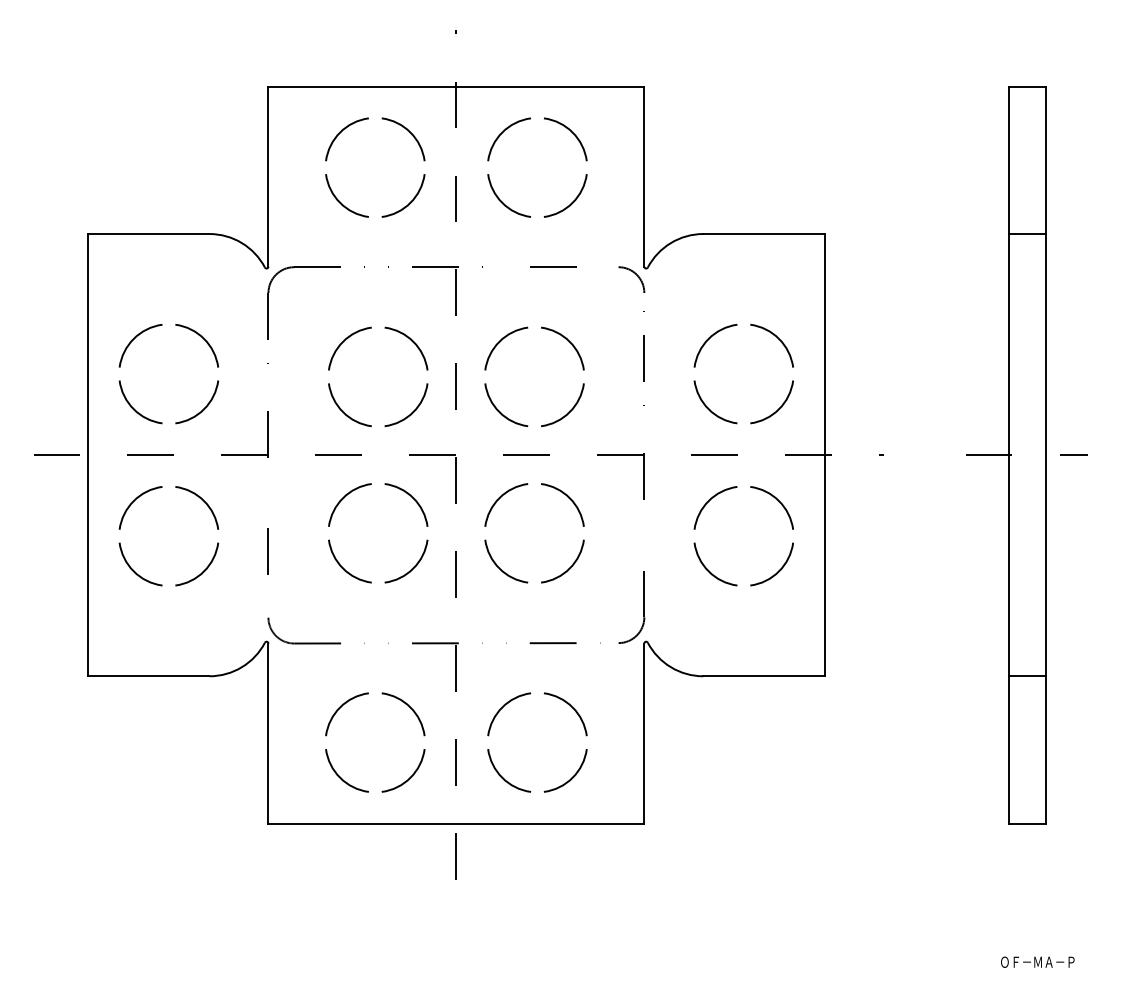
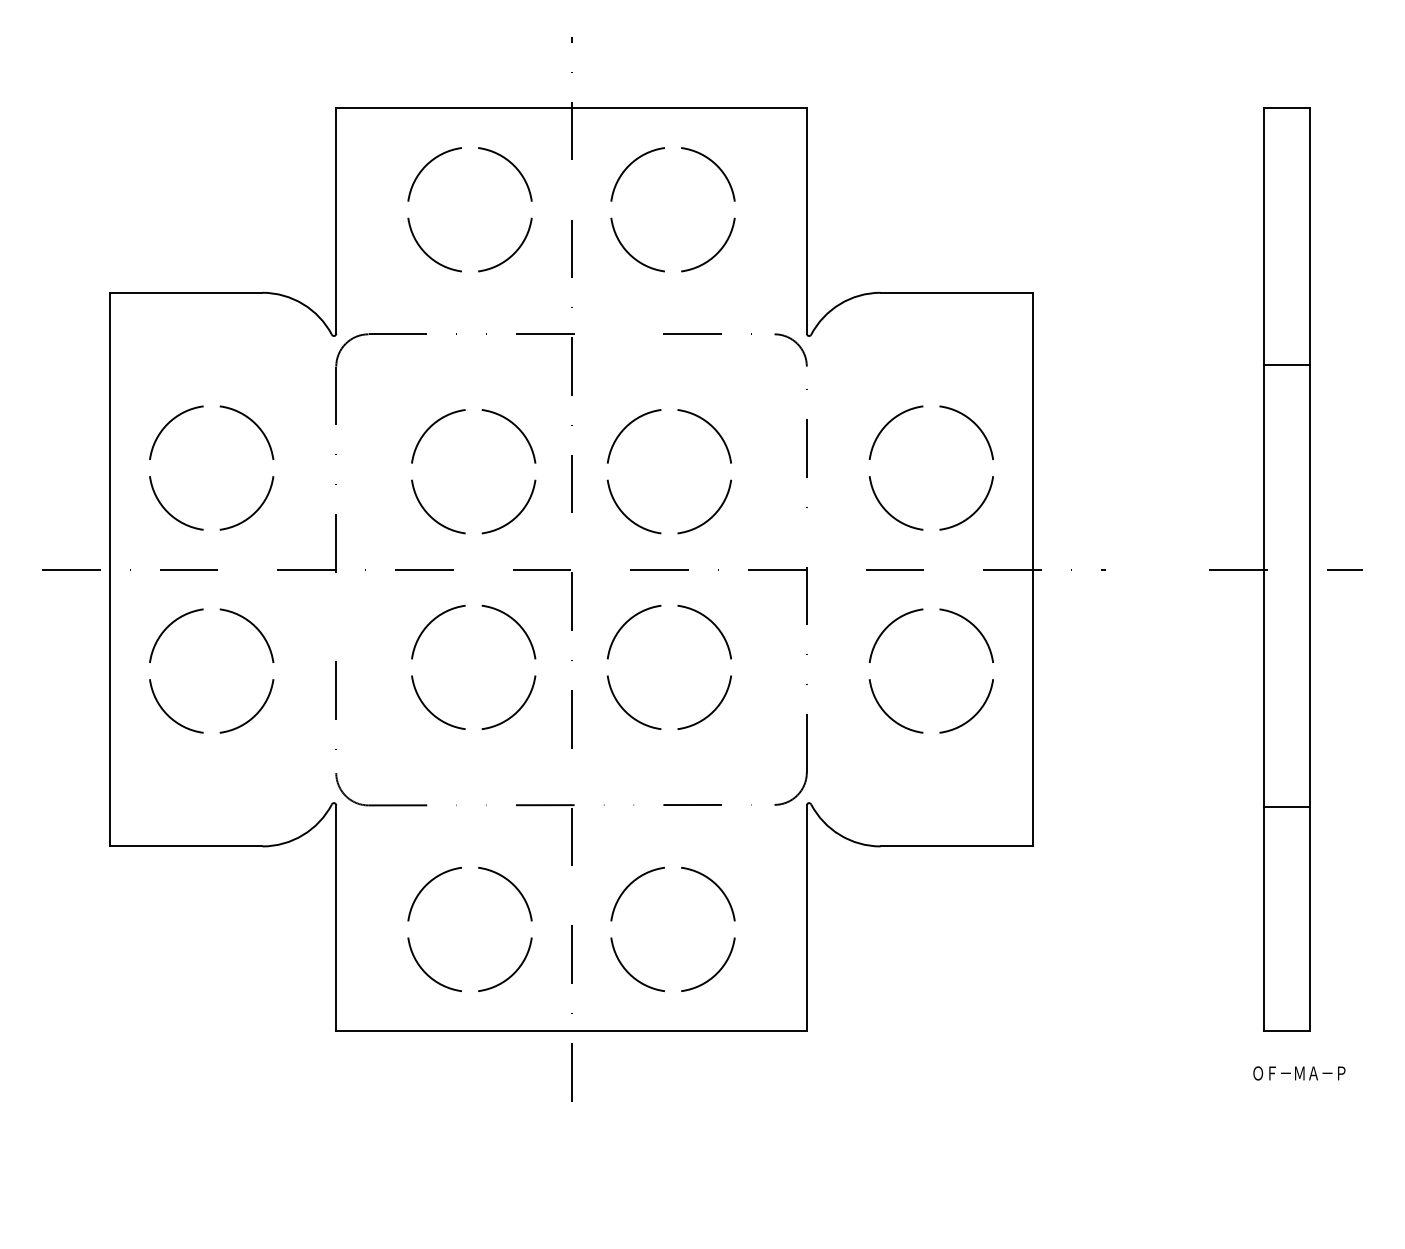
line: (1027, 233) -> (1286, 364), moved
line: (1027, 676) -> (1286, 807), moved
text: (1037, 962) -> (1299, 1073), moved

